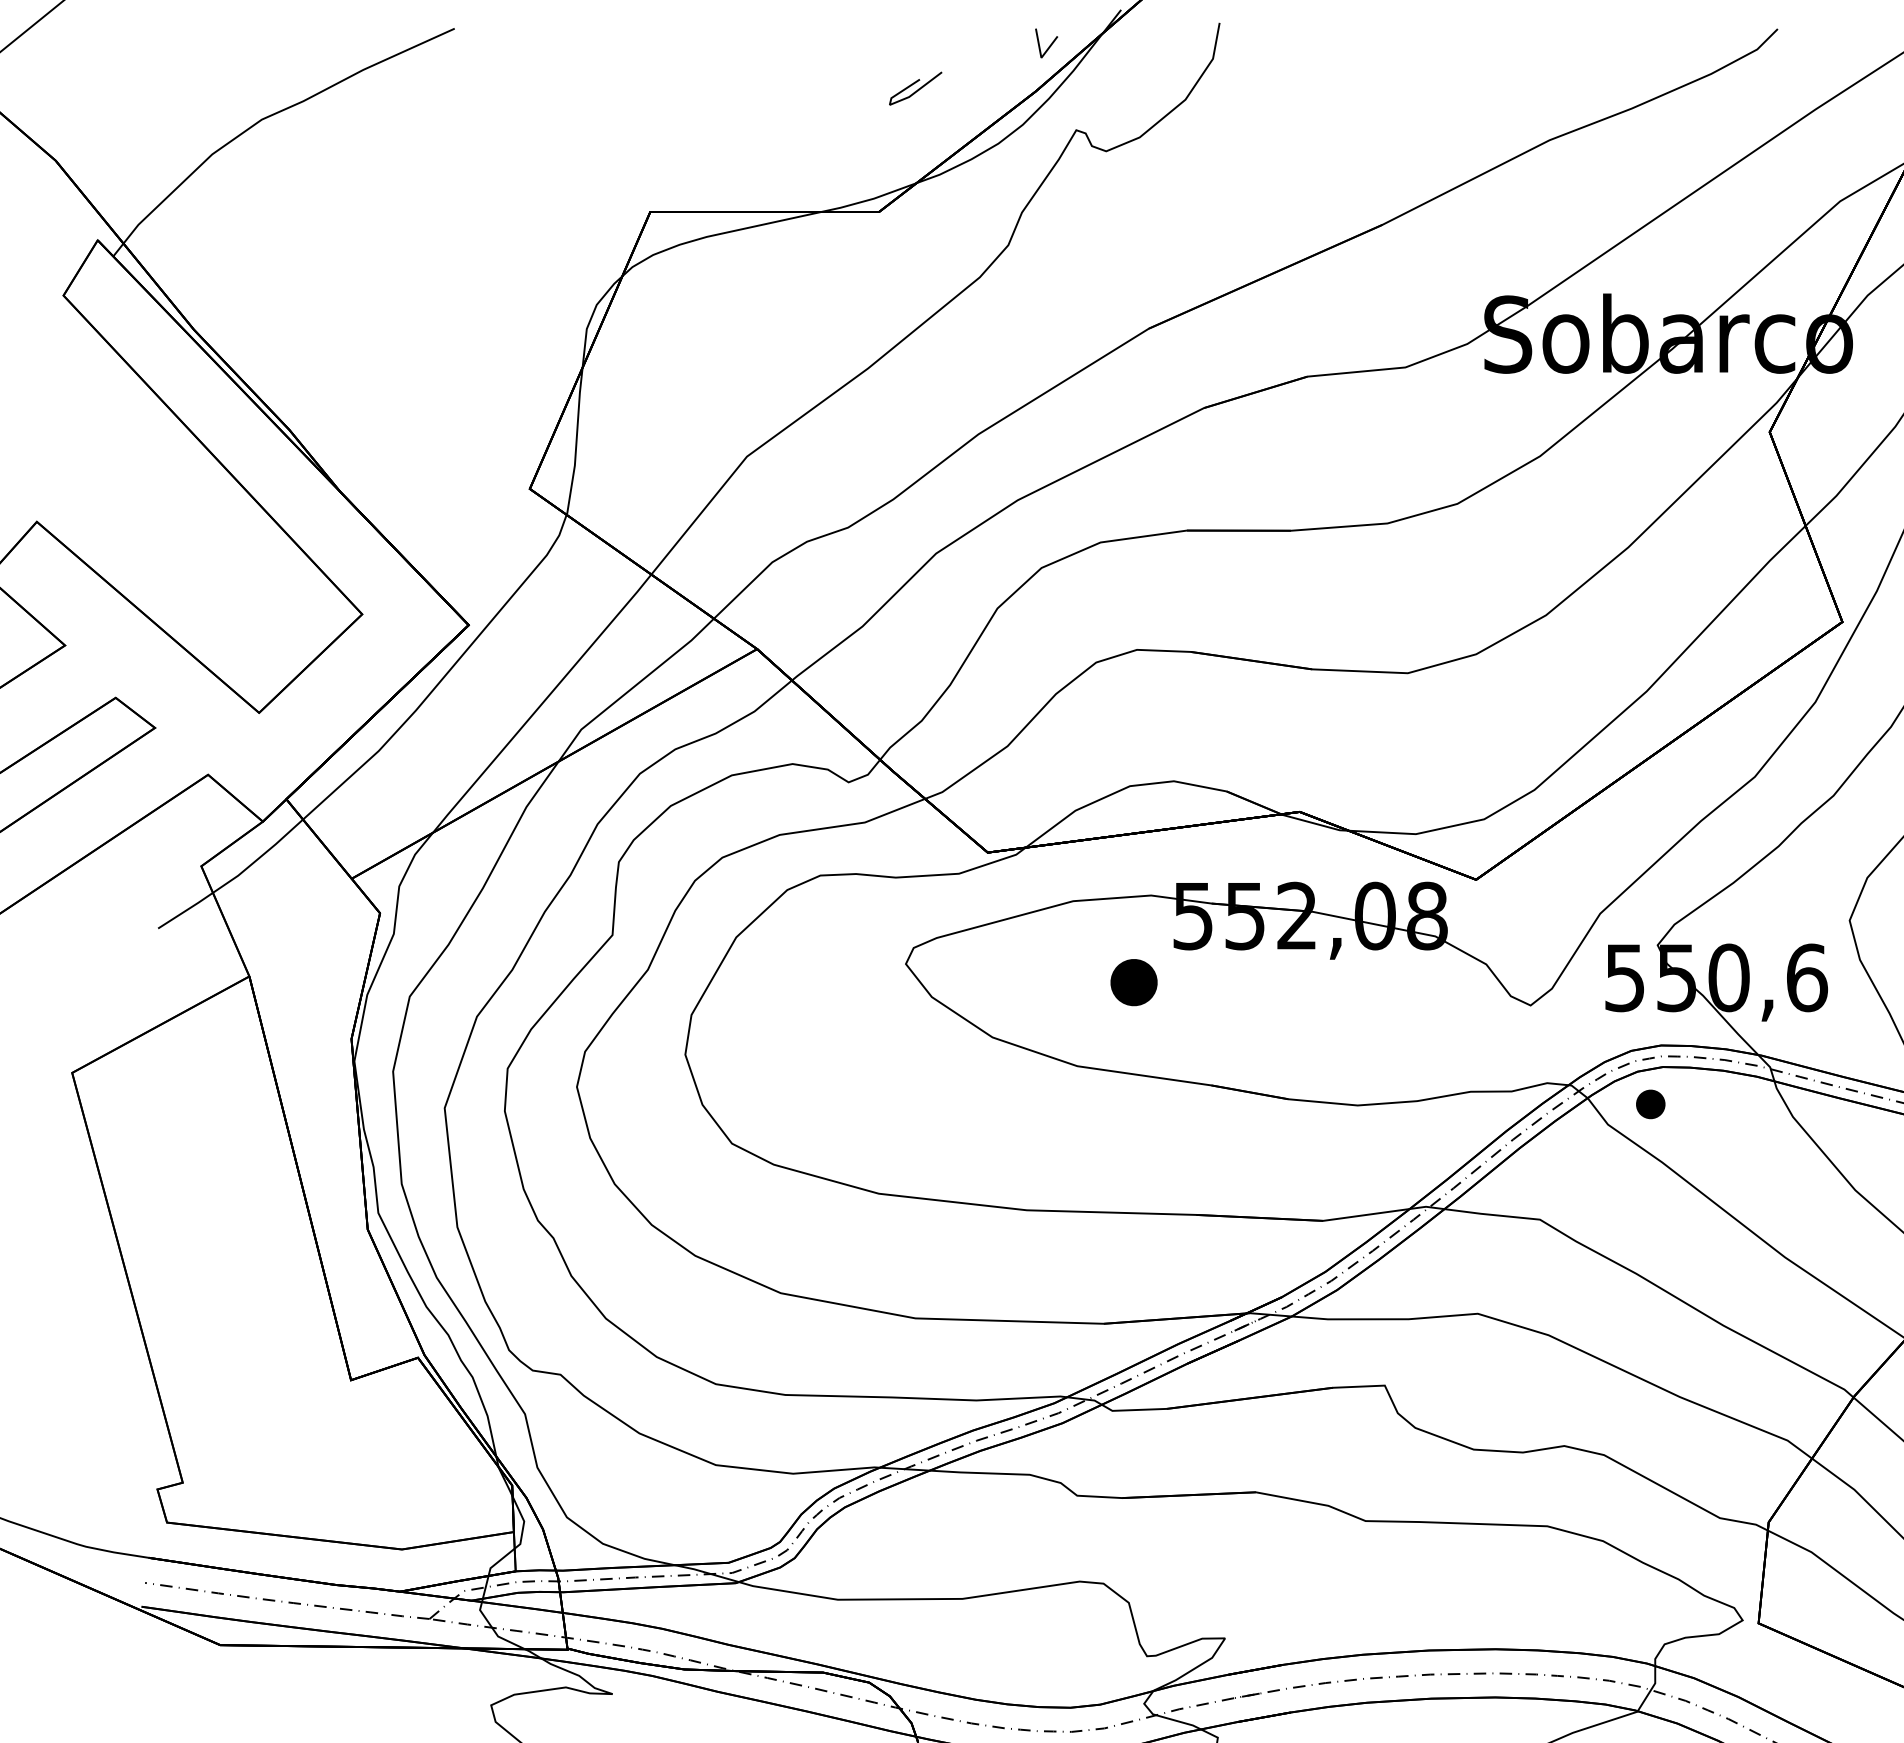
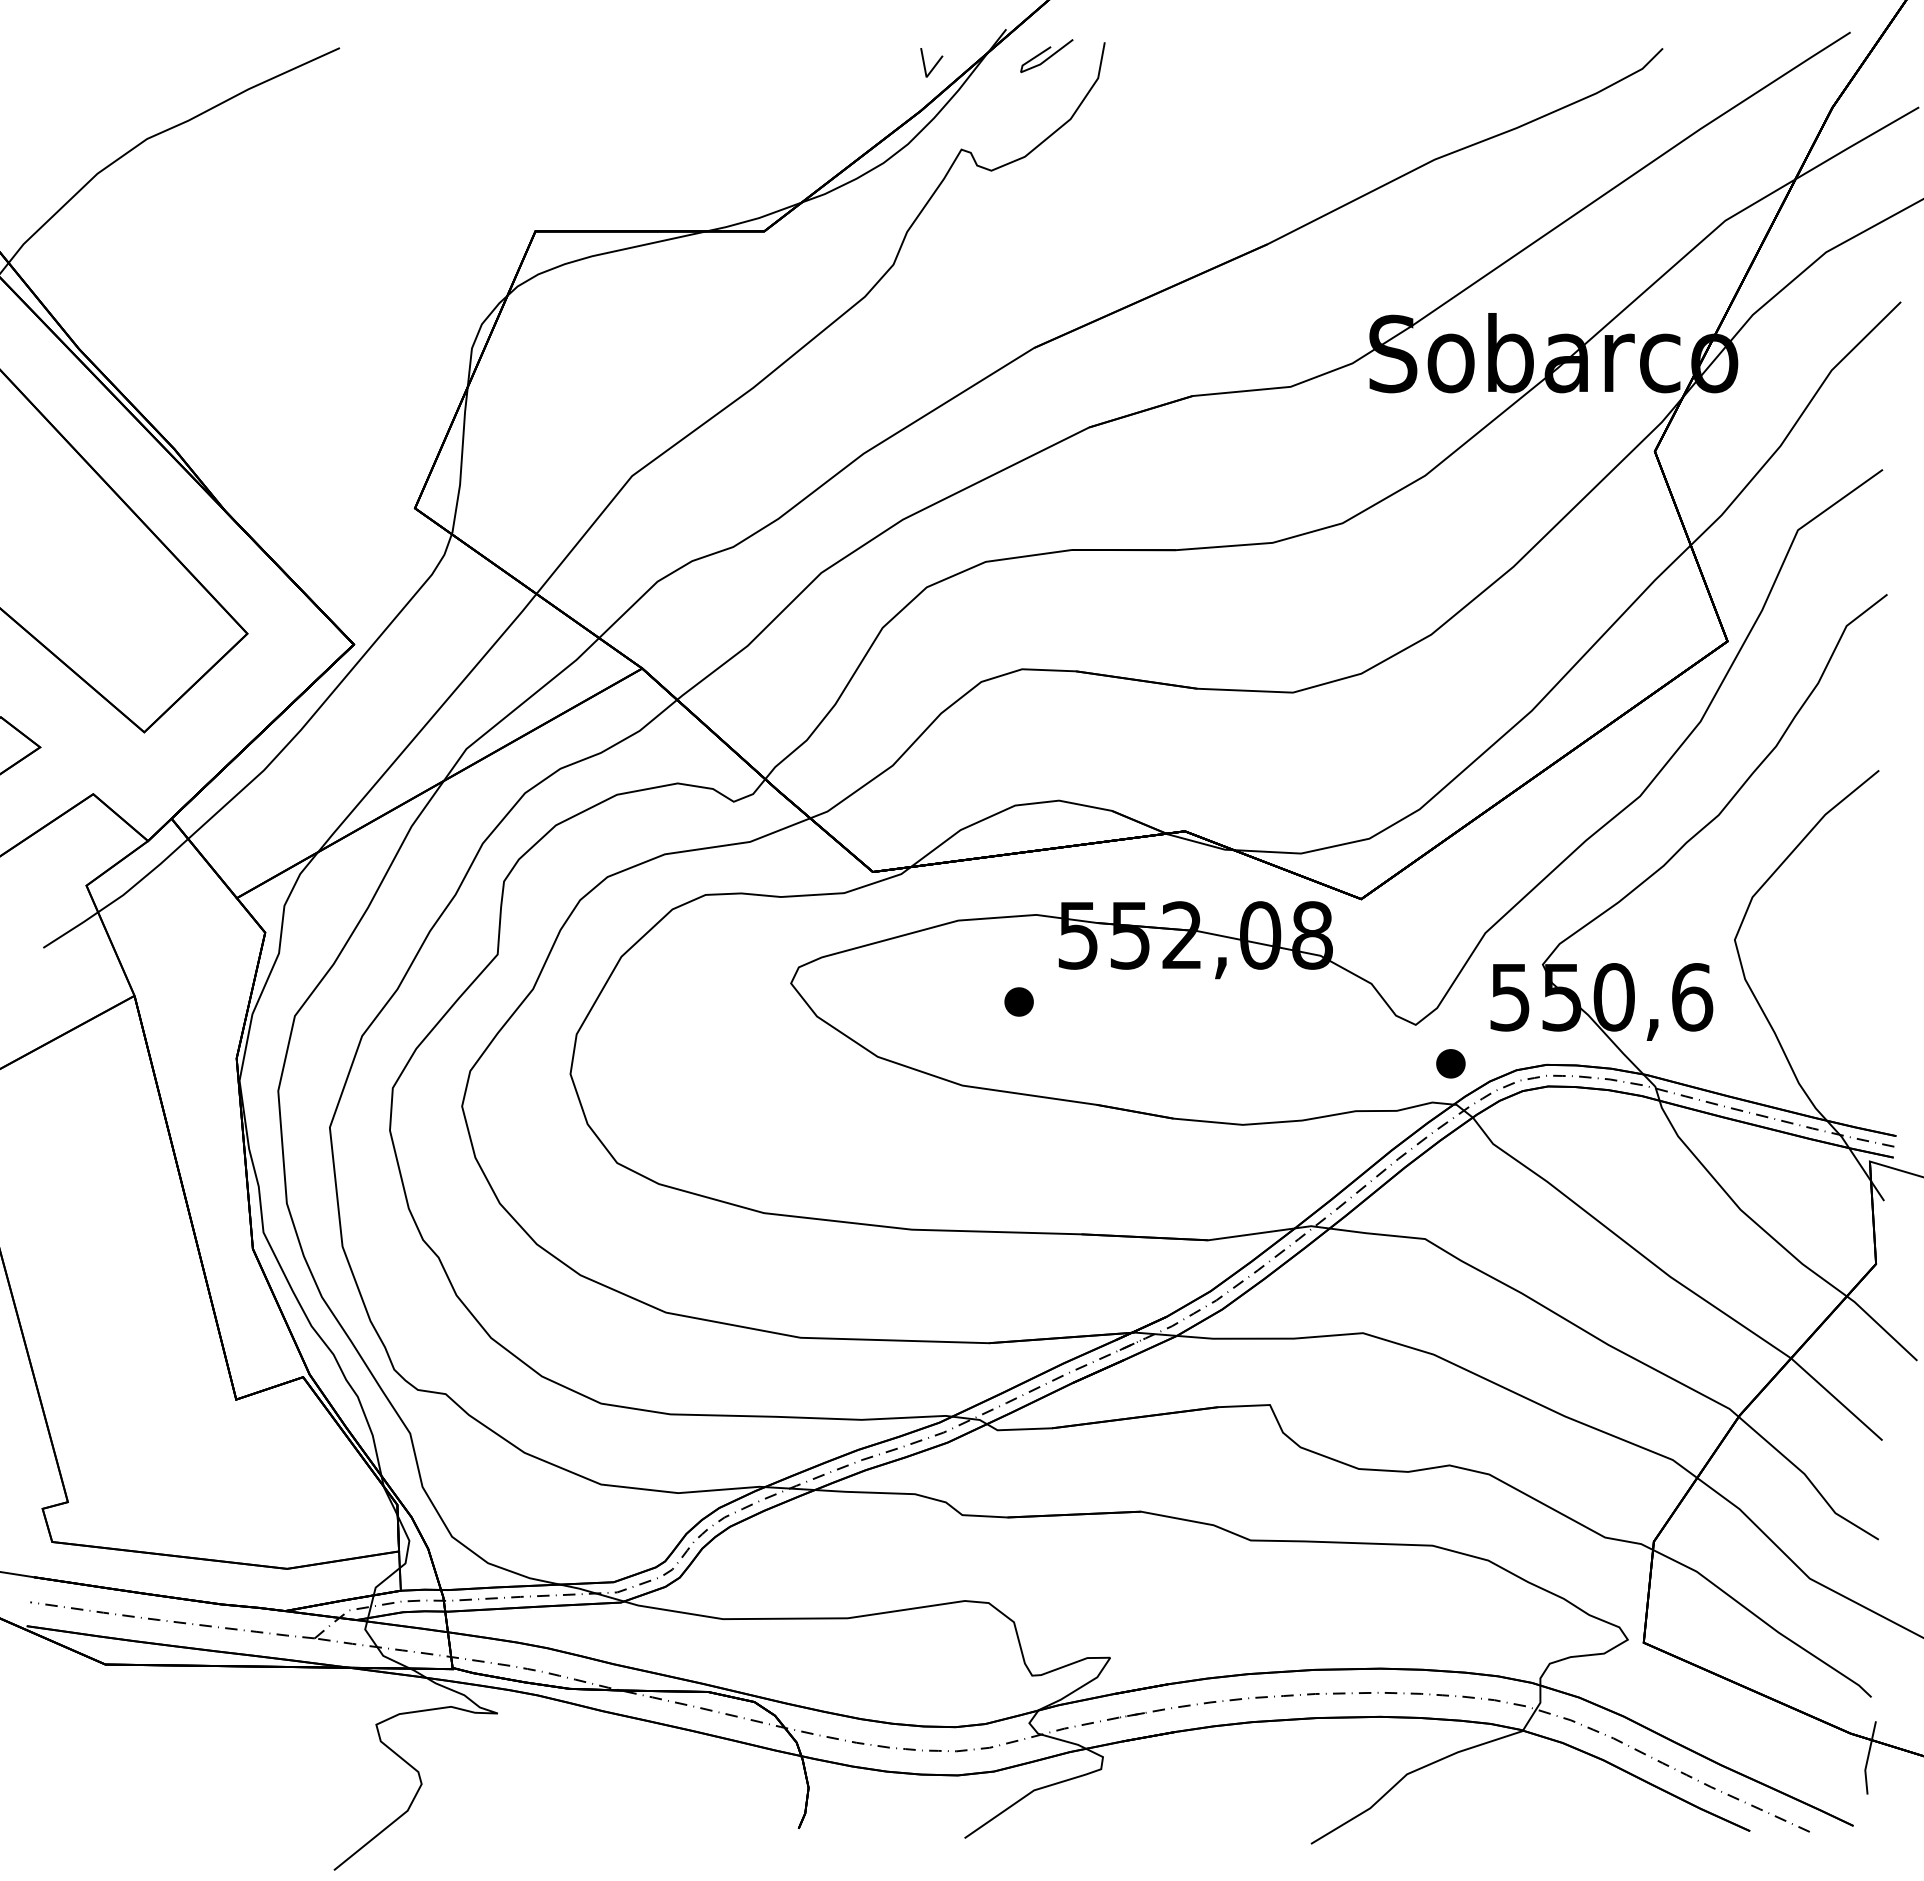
line: (916, 90) -> (1047, 57), moved
part: (1133, 982) -> (1018, 1001), size x0.62
part: (1650, 1104) -> (1450, 1063), moved

